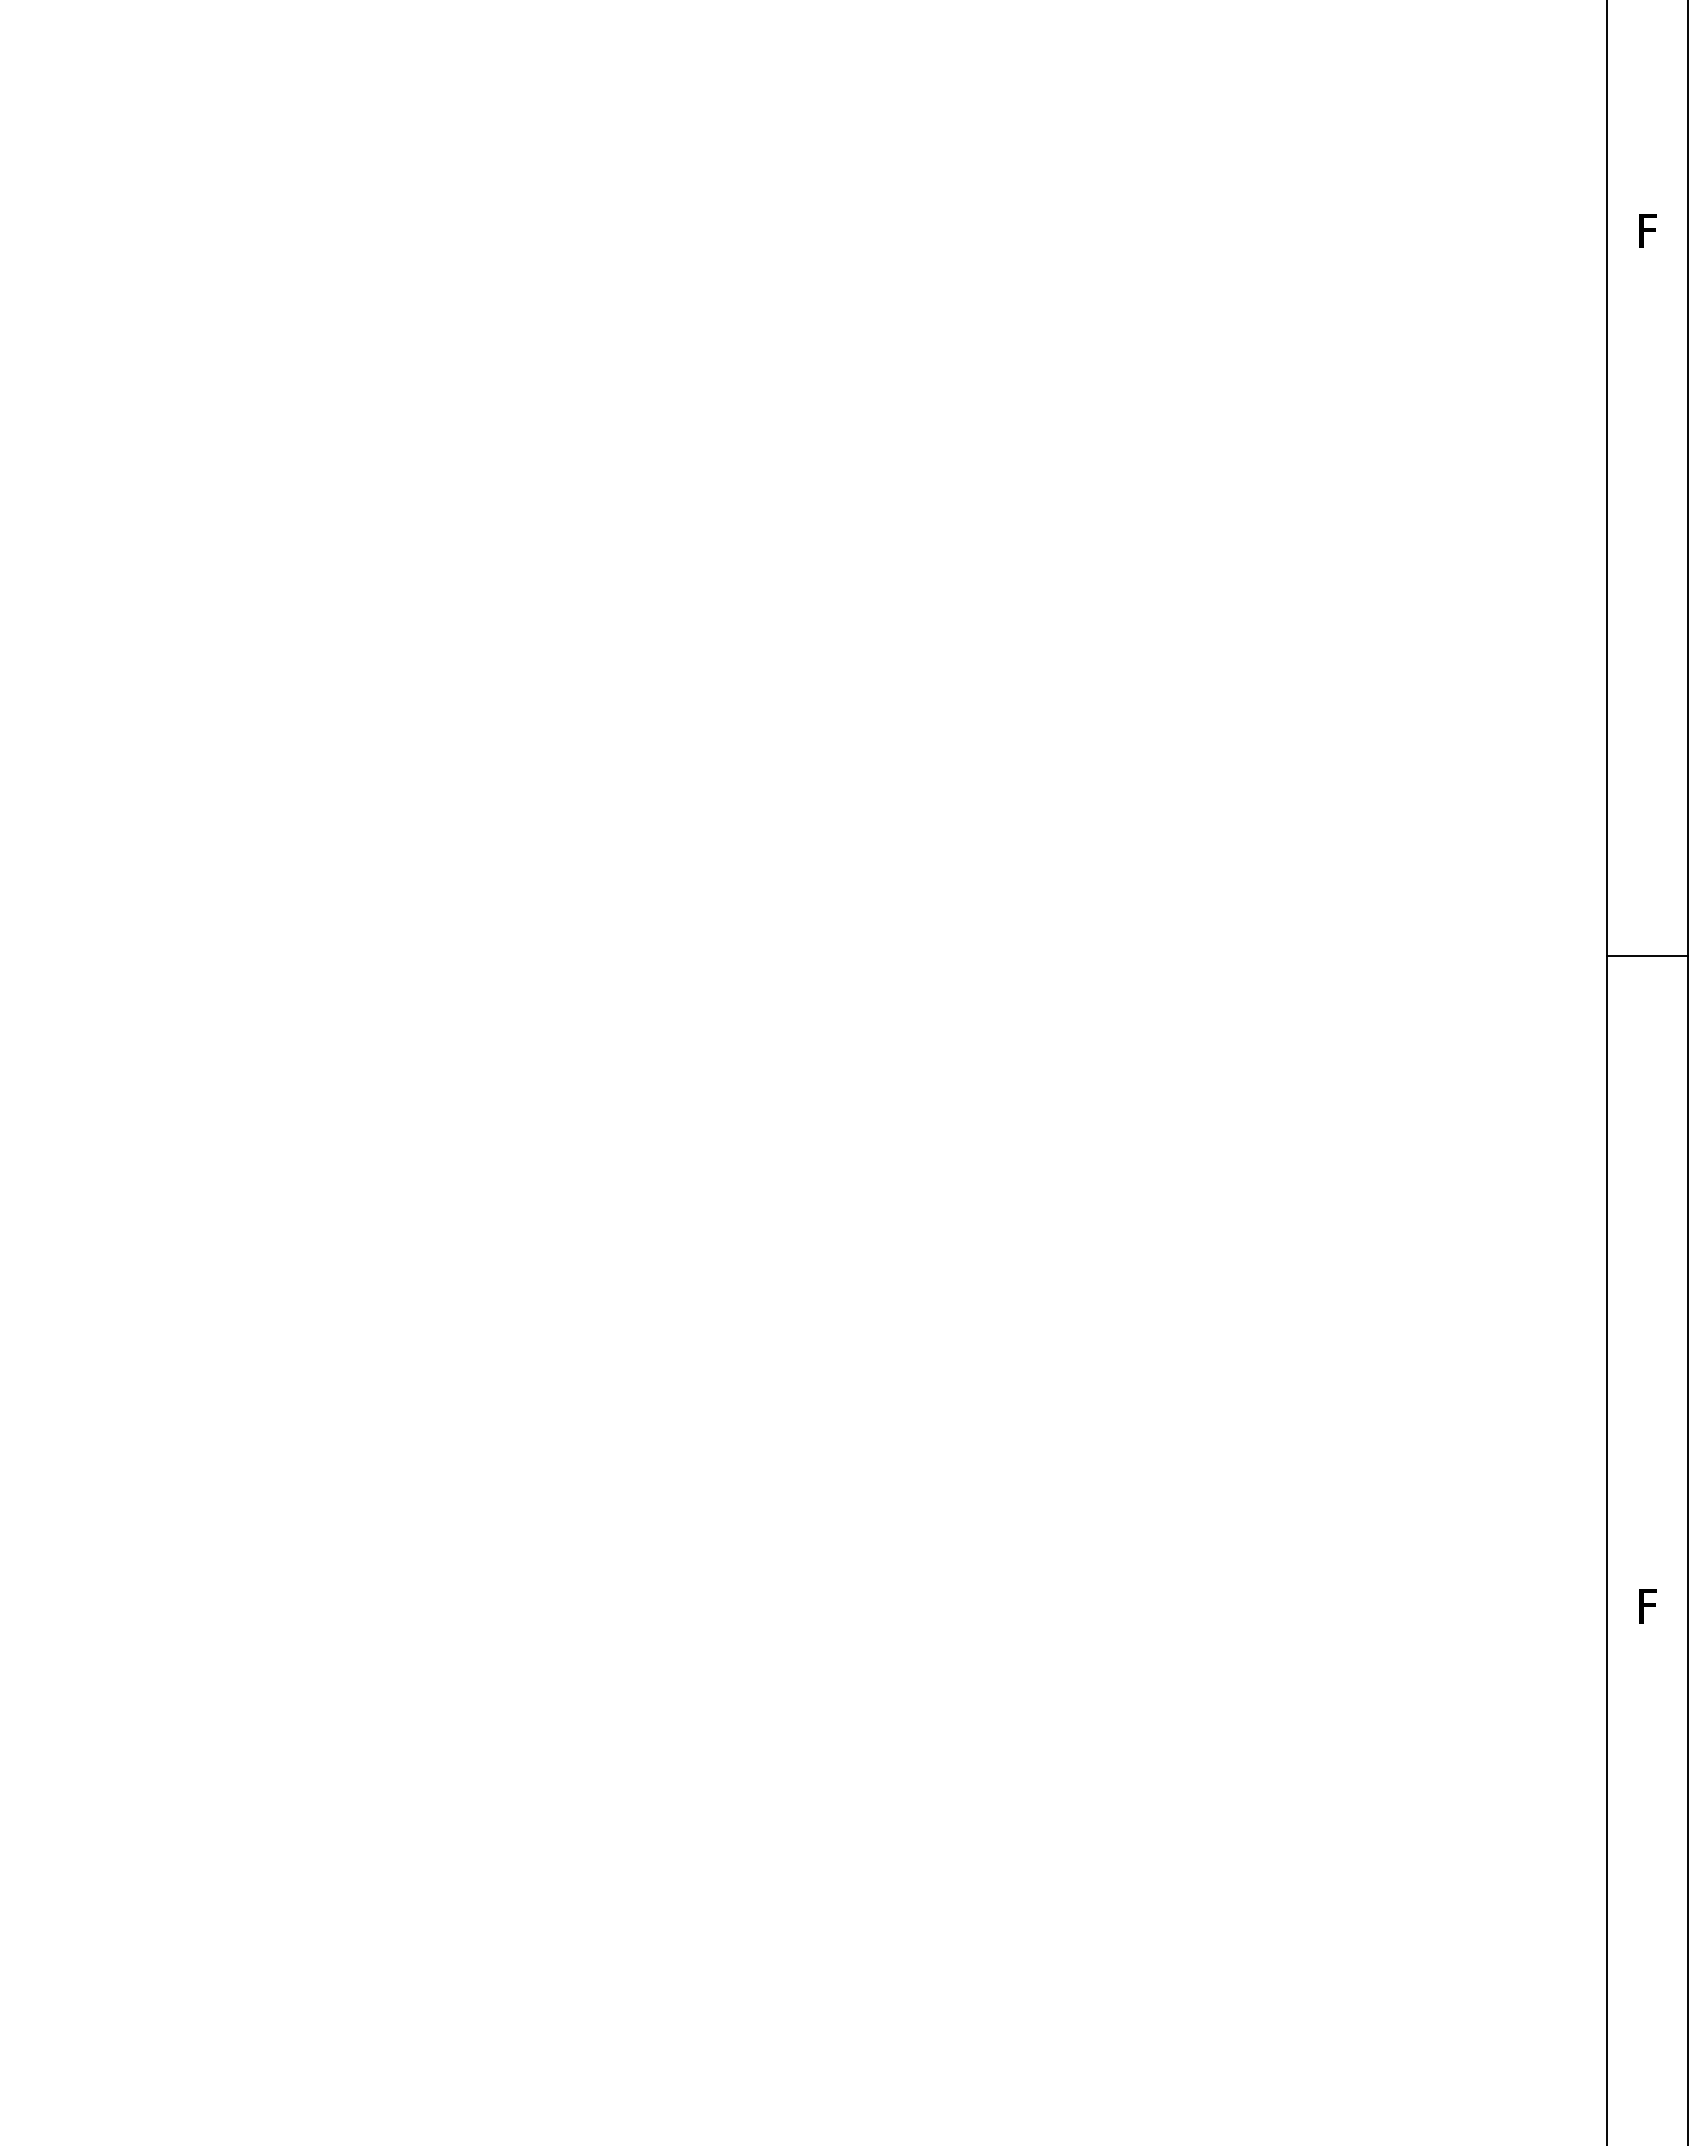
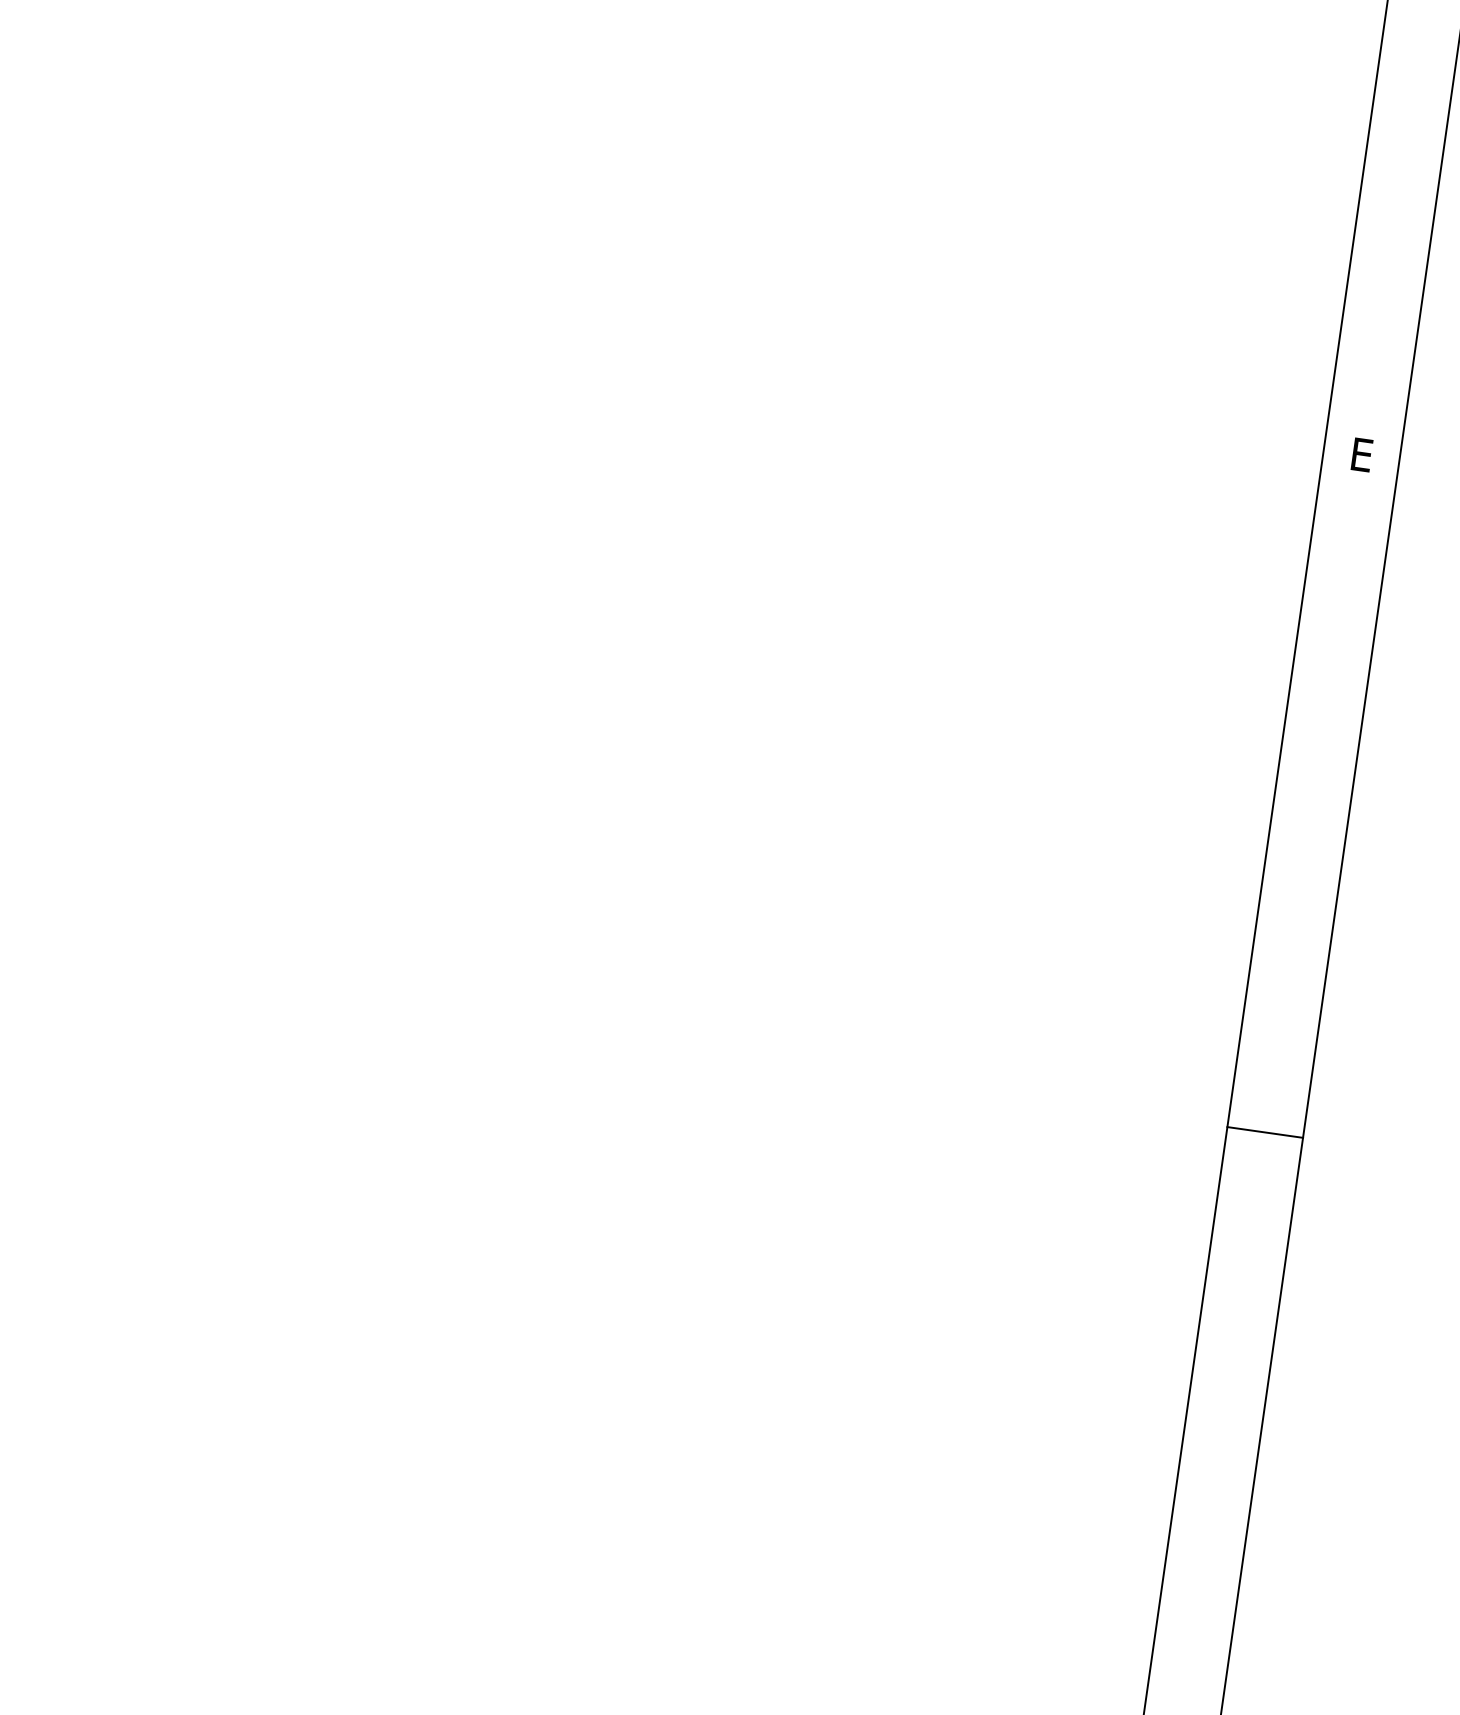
text: (1647, 230) -> (1361, 454), F -> E

